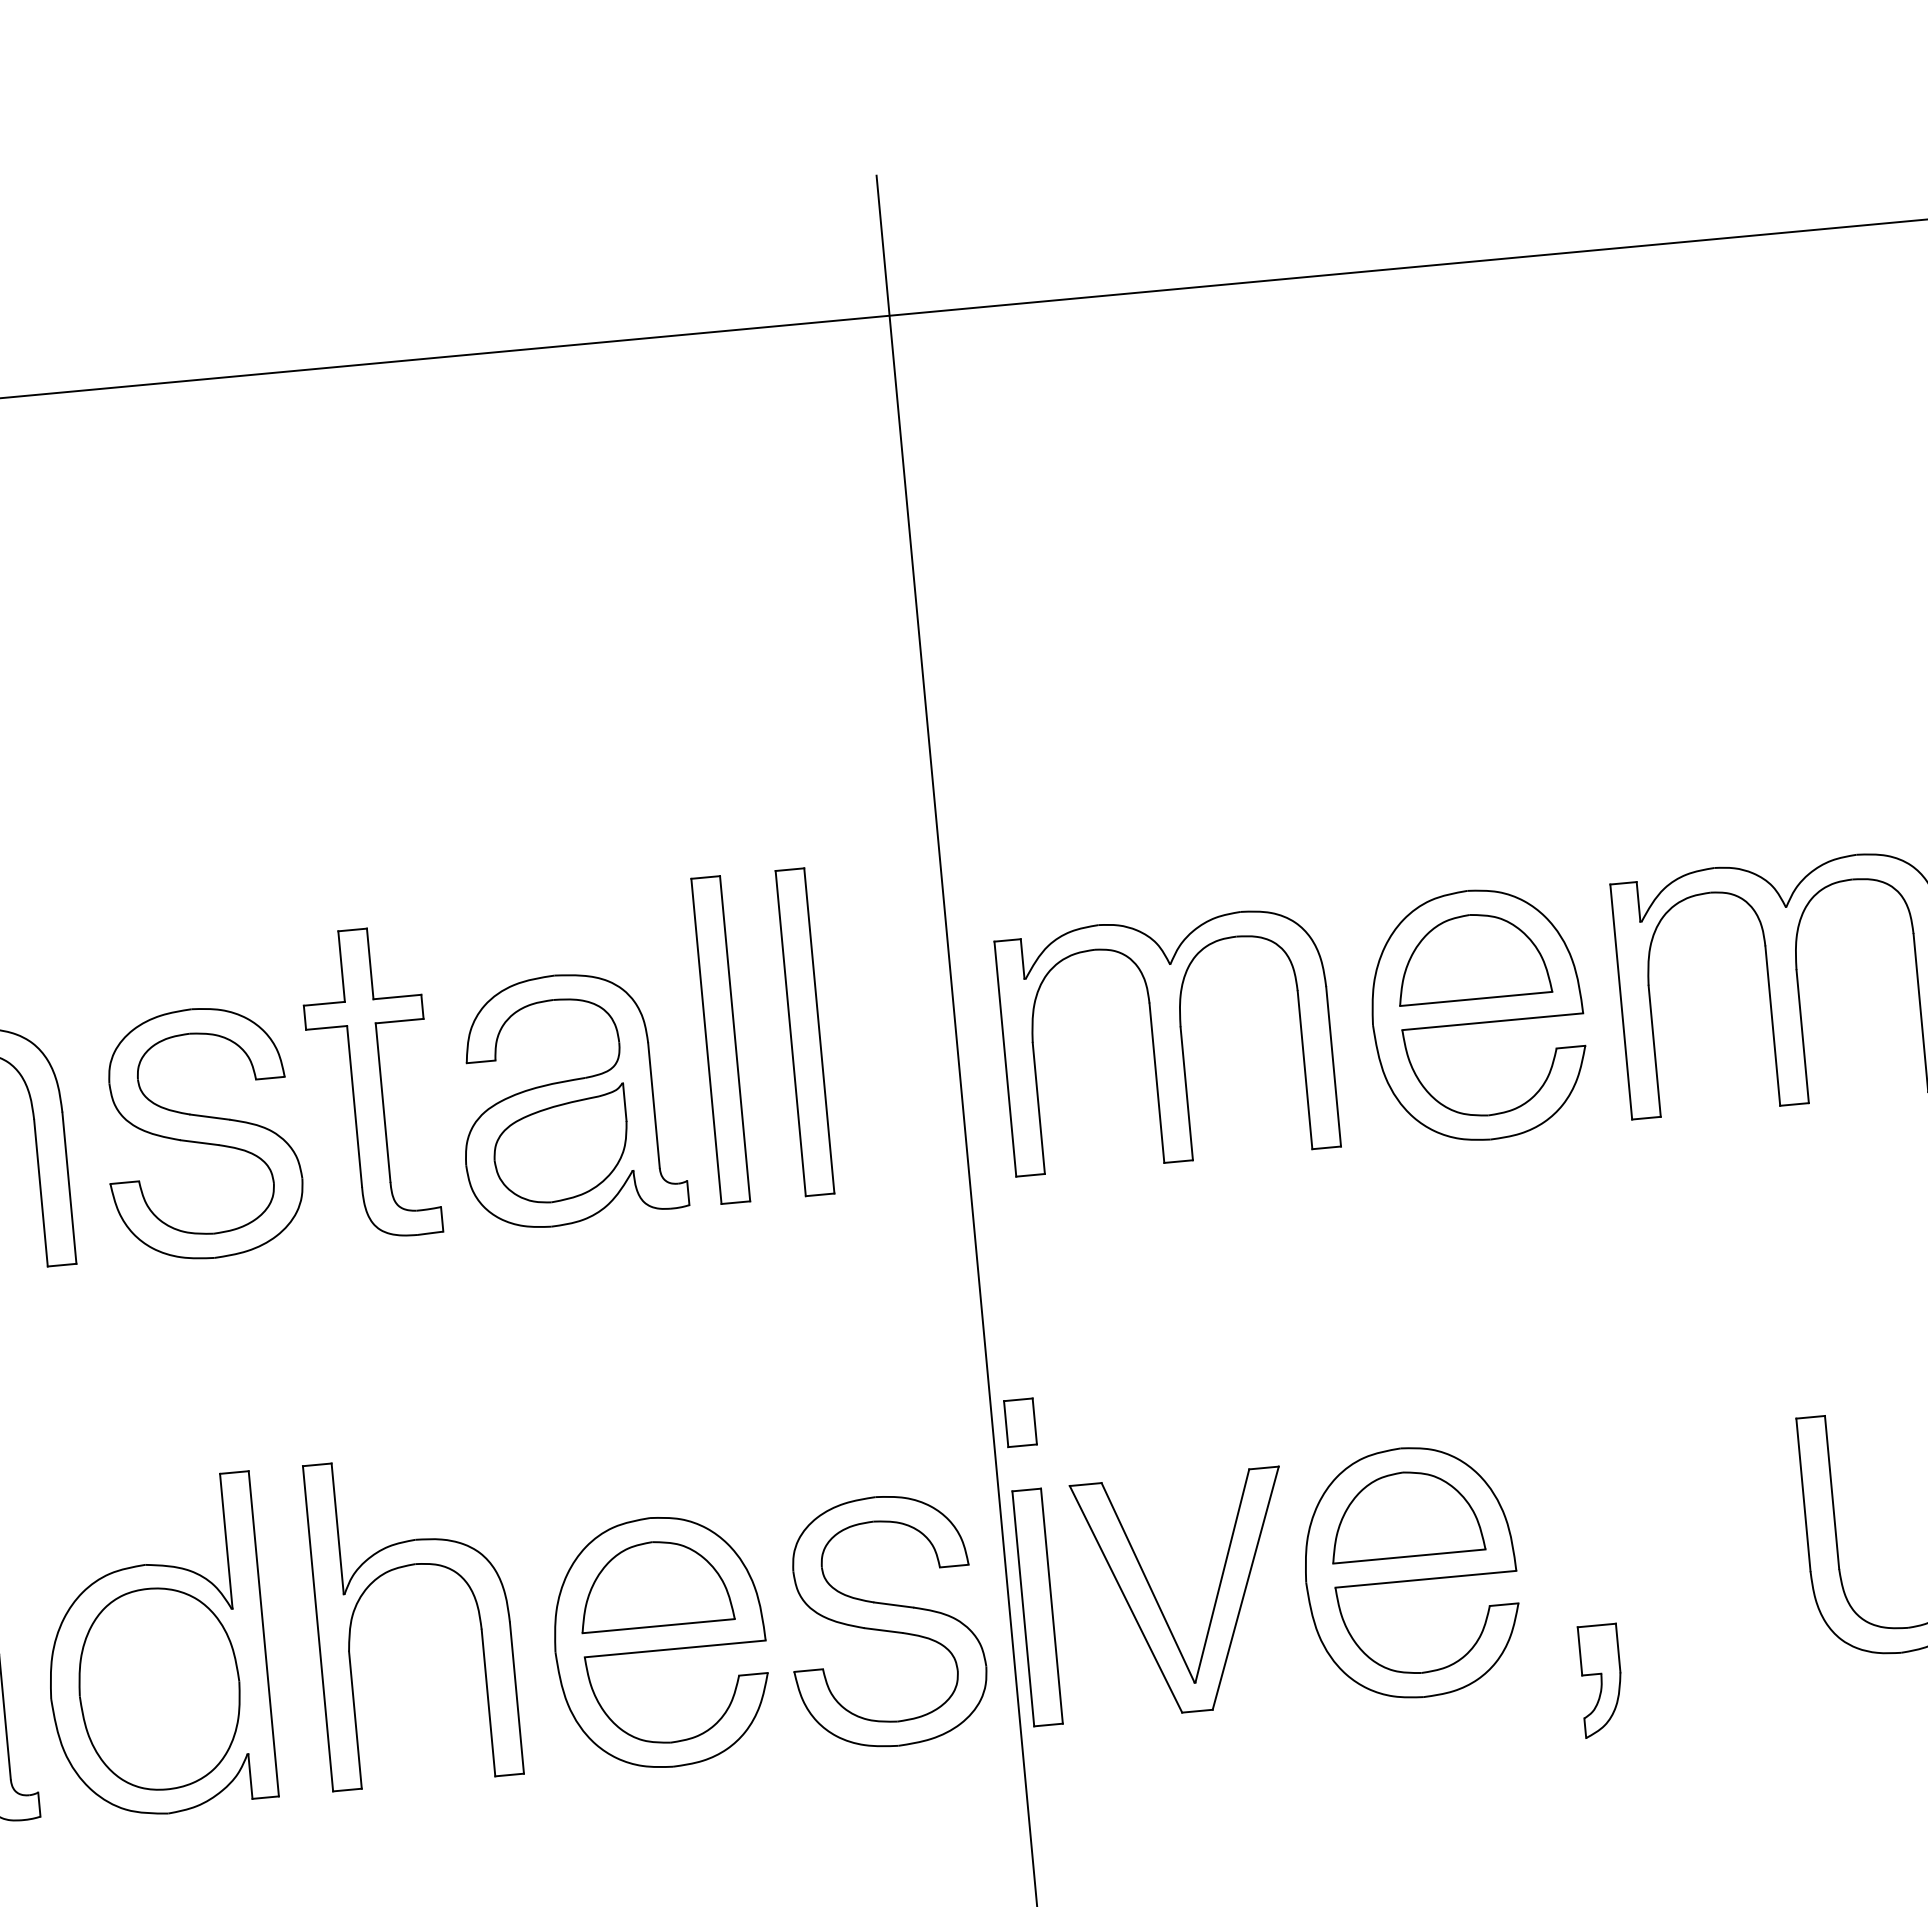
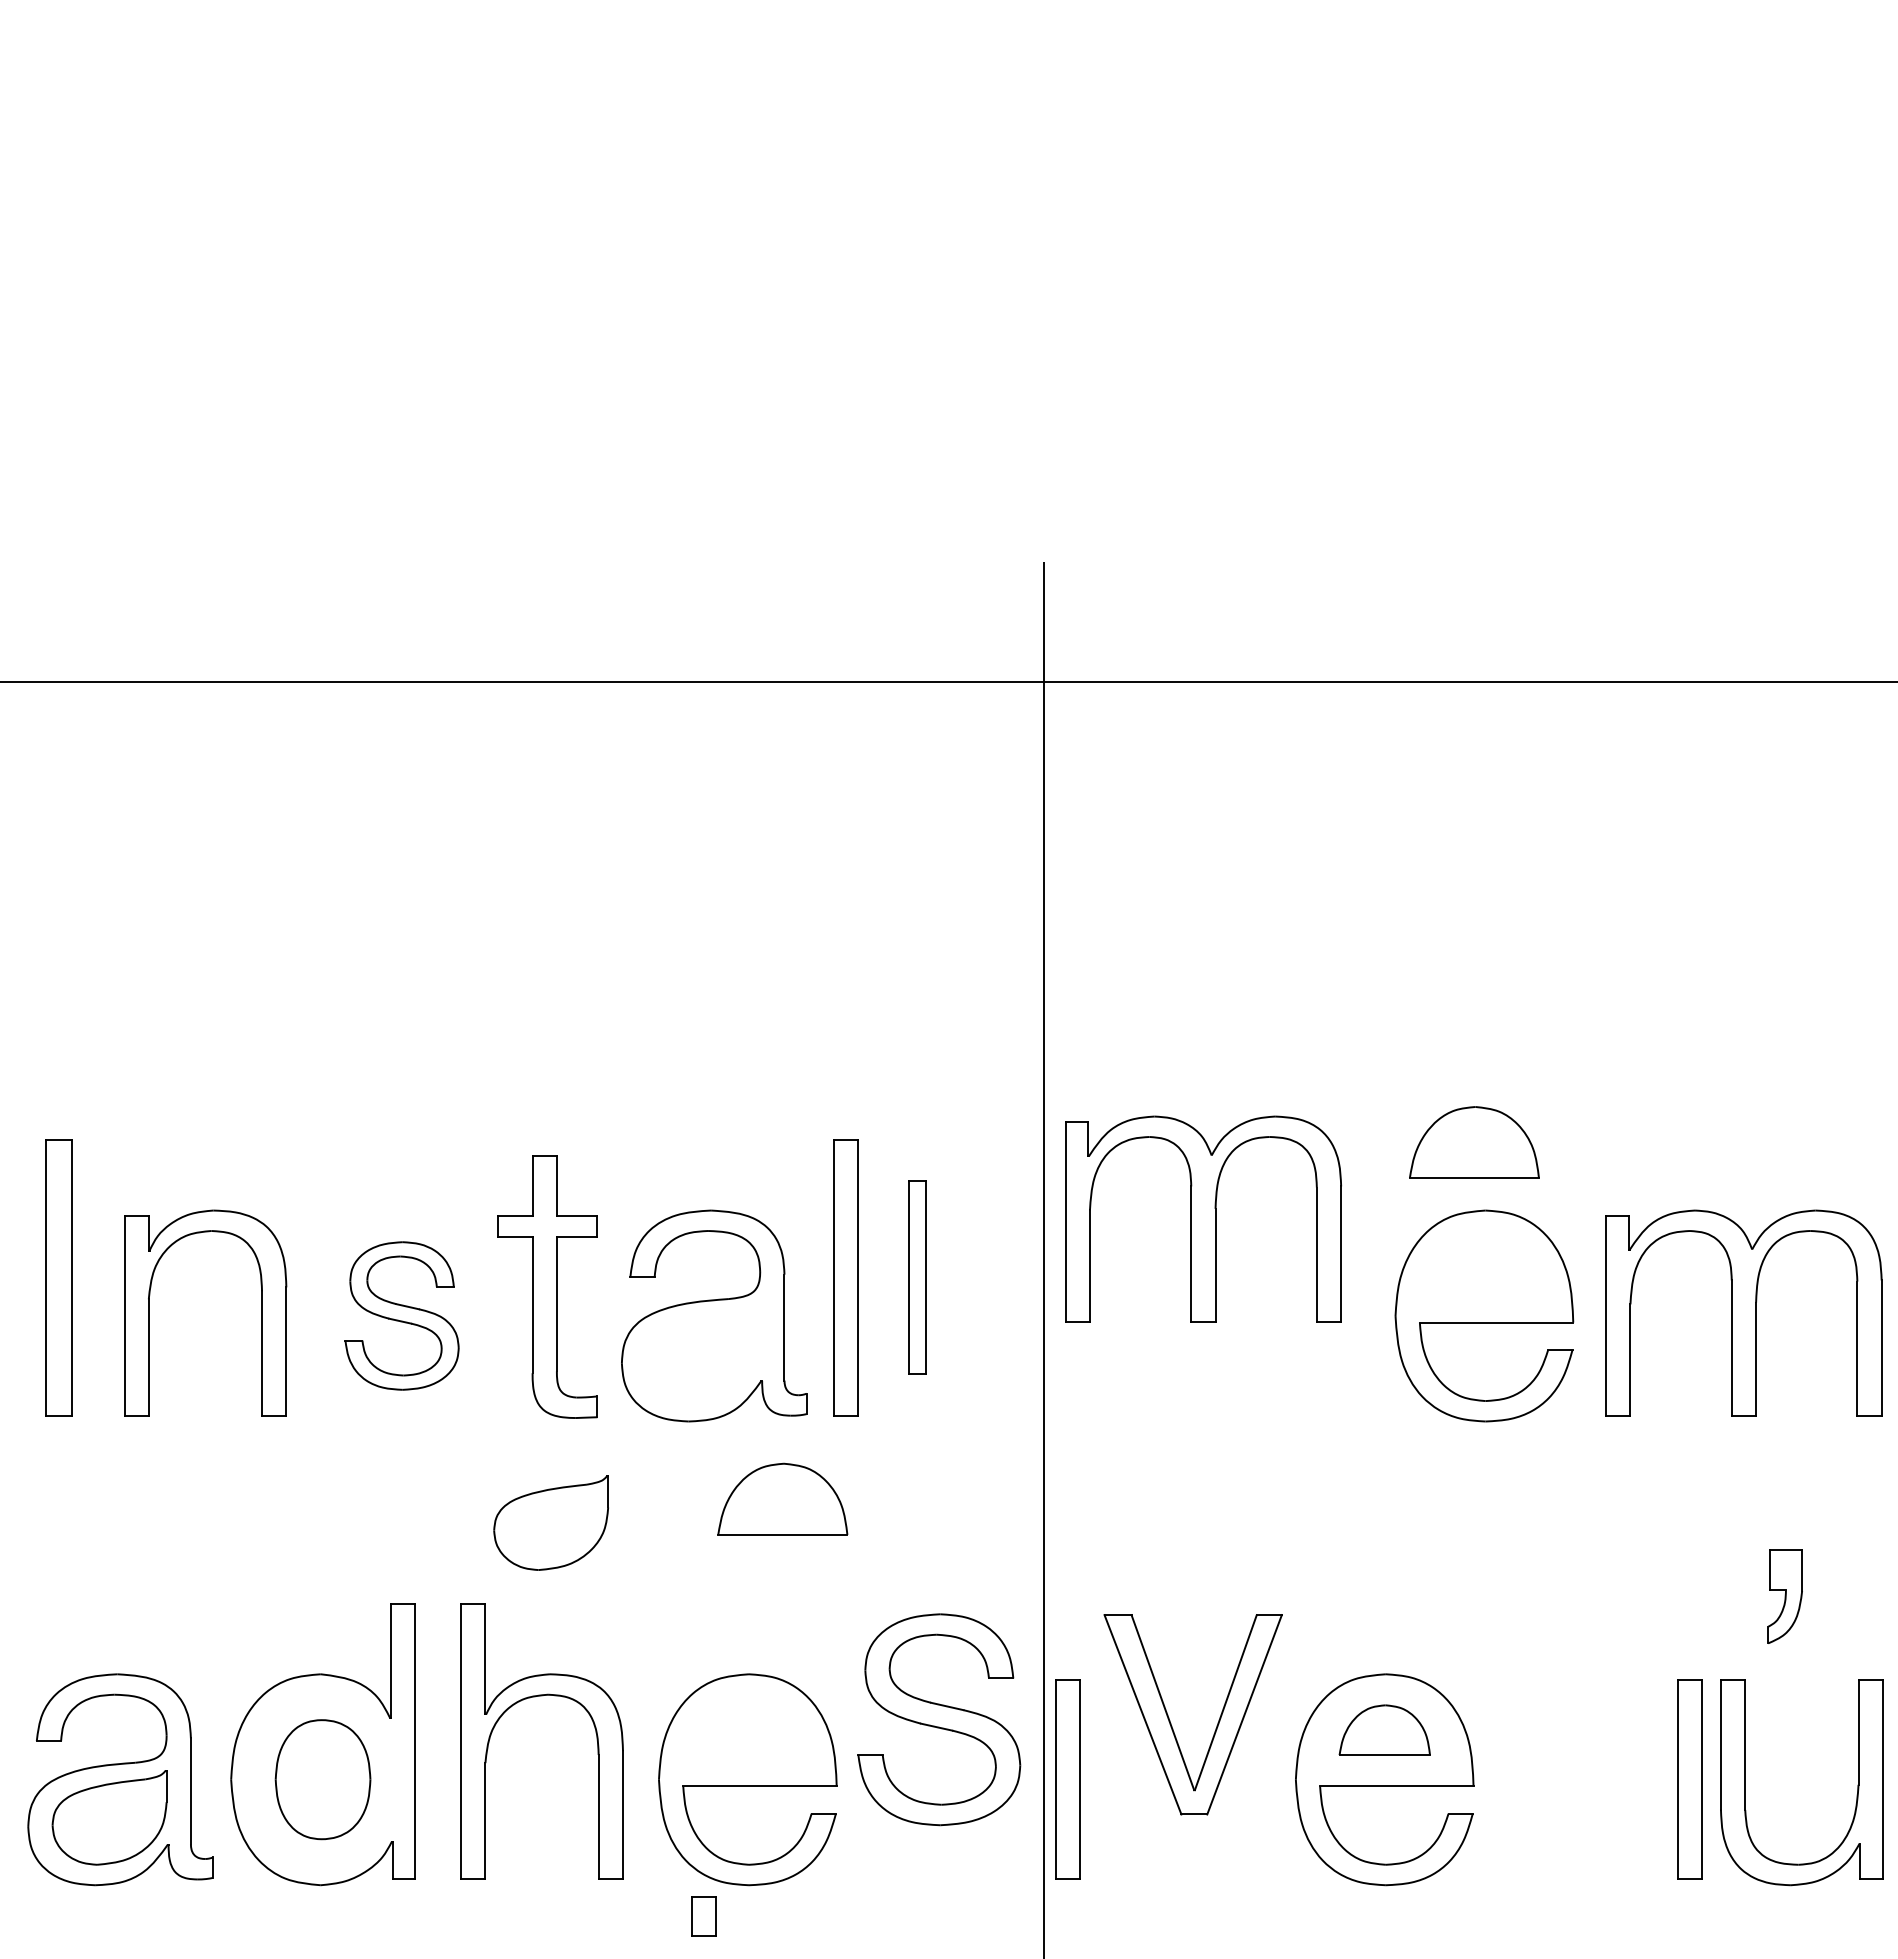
part: (1472, 956) -> (1474, 1142), moved
part: (804, 1032) -> (916, 1277), size x0.7
part: (1167, 1039) -> (1203, 1218), moved
part: (201, 1133) -> (401, 1315), size x0.7
part: (560, 1145) -> (550, 1522), moved
part: (1019, 1423) -> (703, 1916), moved
part: (1405, 1513) -> (1384, 1729), size x0.7
part: (1770, 1539) -> (1689, 1779), added
part: (654, 1583) -> (782, 1498), moved
part: (1159, 1603) -> (1170, 1720), moved
part: (886, 1621) -> (939, 1719), moved
part: (1600, 1681) -> (1784, 1596), moved
part: (158, 1688) -> (322, 1779), size x0.7

